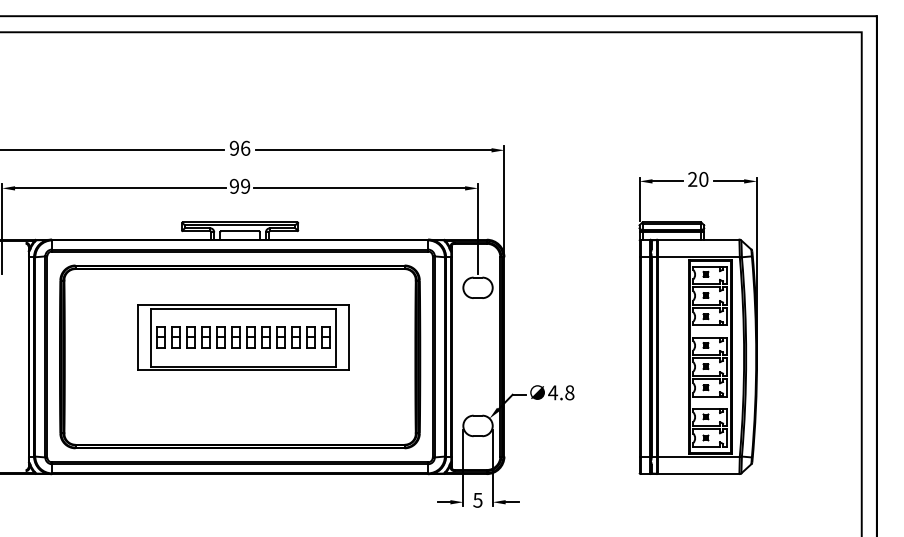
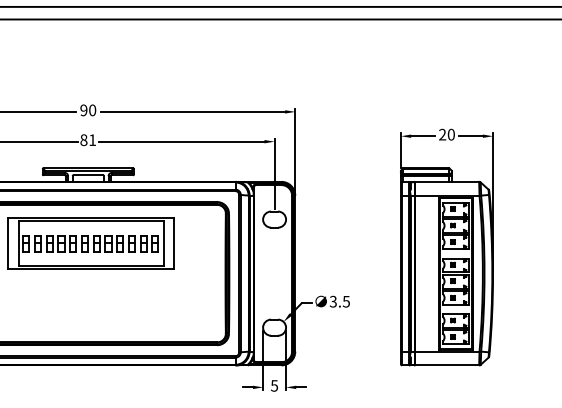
text: (245, 147) -> (92, 109), 96 -> 90
text: (239, 185) -> (87, 139), 99 -> 81
part: (243, 337) -> (91, 243), moved
text: (561, 392) -> (339, 301), 4.8 -> 3.5

